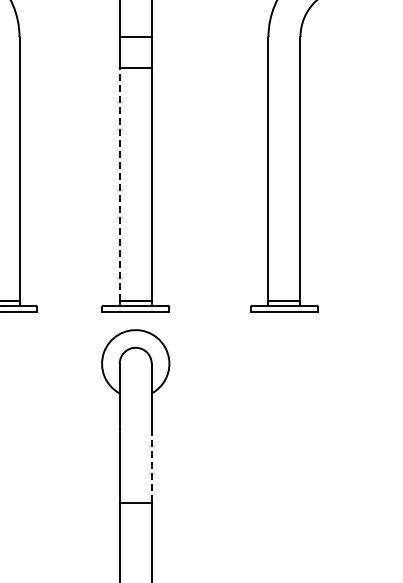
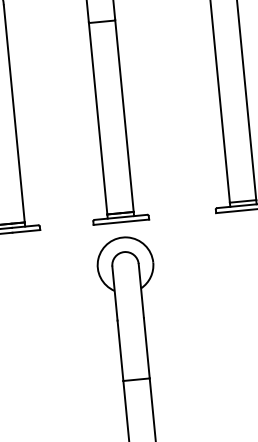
line: (119, 184) -> (97, 118), dashed -> solid
line: (151, 466) -> (146, 348), dashed -> solid

